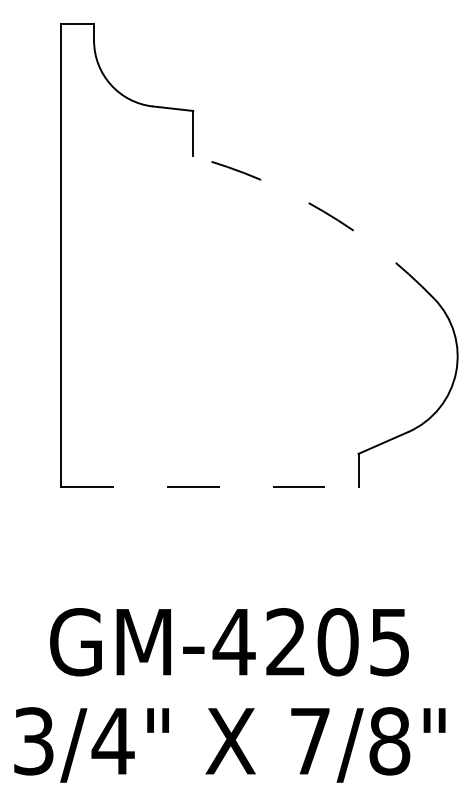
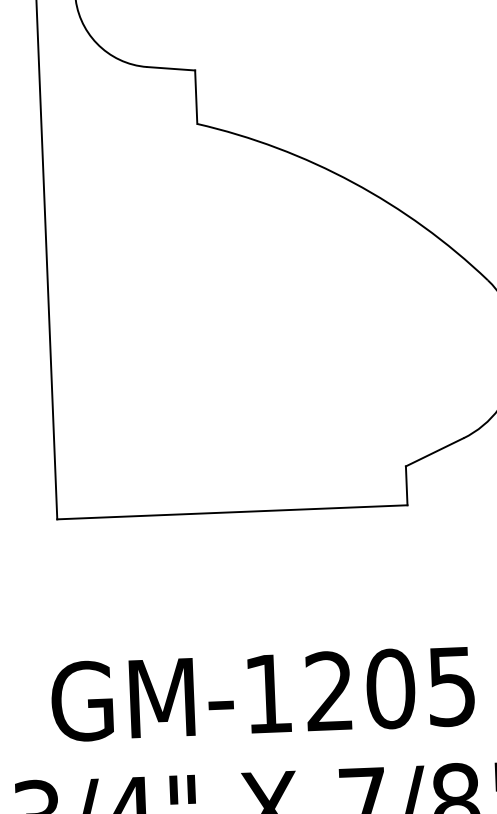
arc: (323, 211) -> (353, 182), dashed -> solid
line: (209, 486) -> (232, 511), dashed -> solid
text: (233, 642) -> (267, 694), GM-4205 -> GM-1205

